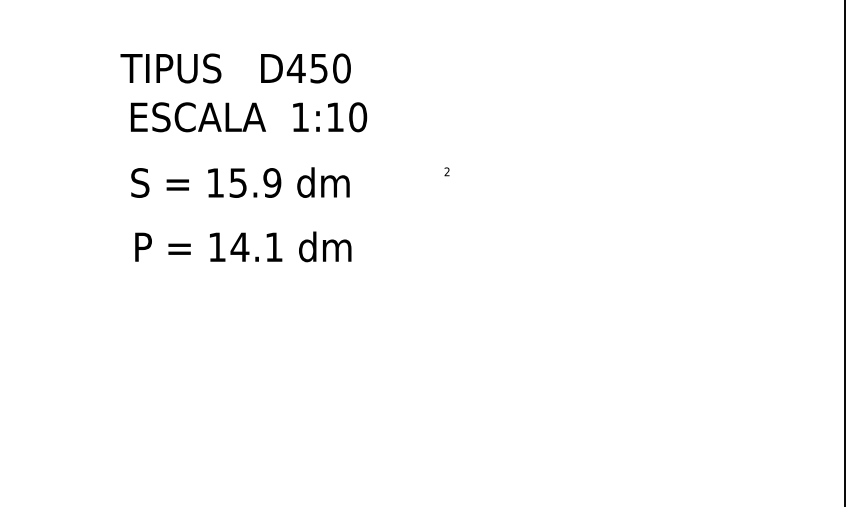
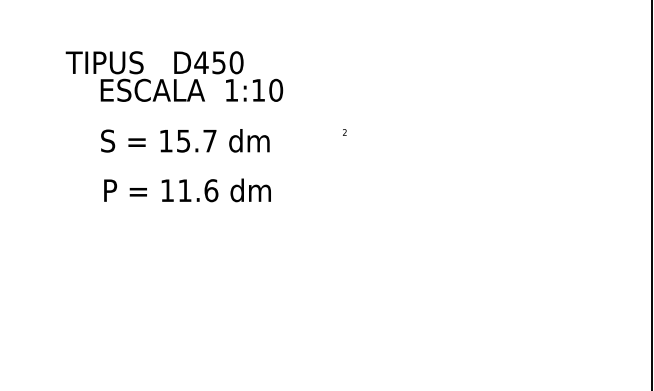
text: (235, 68) -> (154, 62), moved
text: (272, 182) -> (210, 140), 15.9 -> 15.7
text: (256, 247) -> (197, 190), 14.1 -> 11.6

